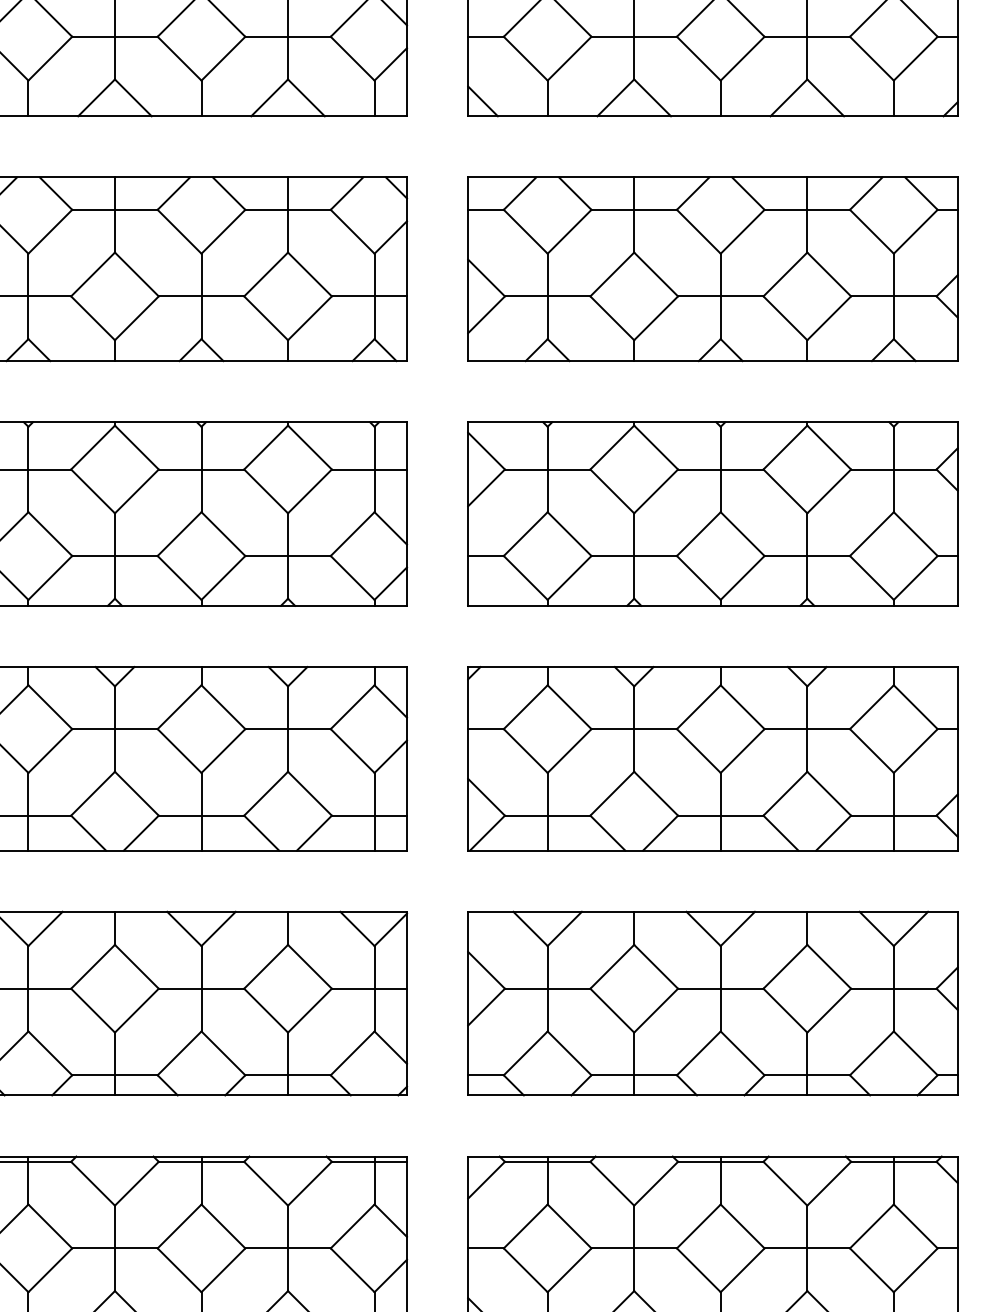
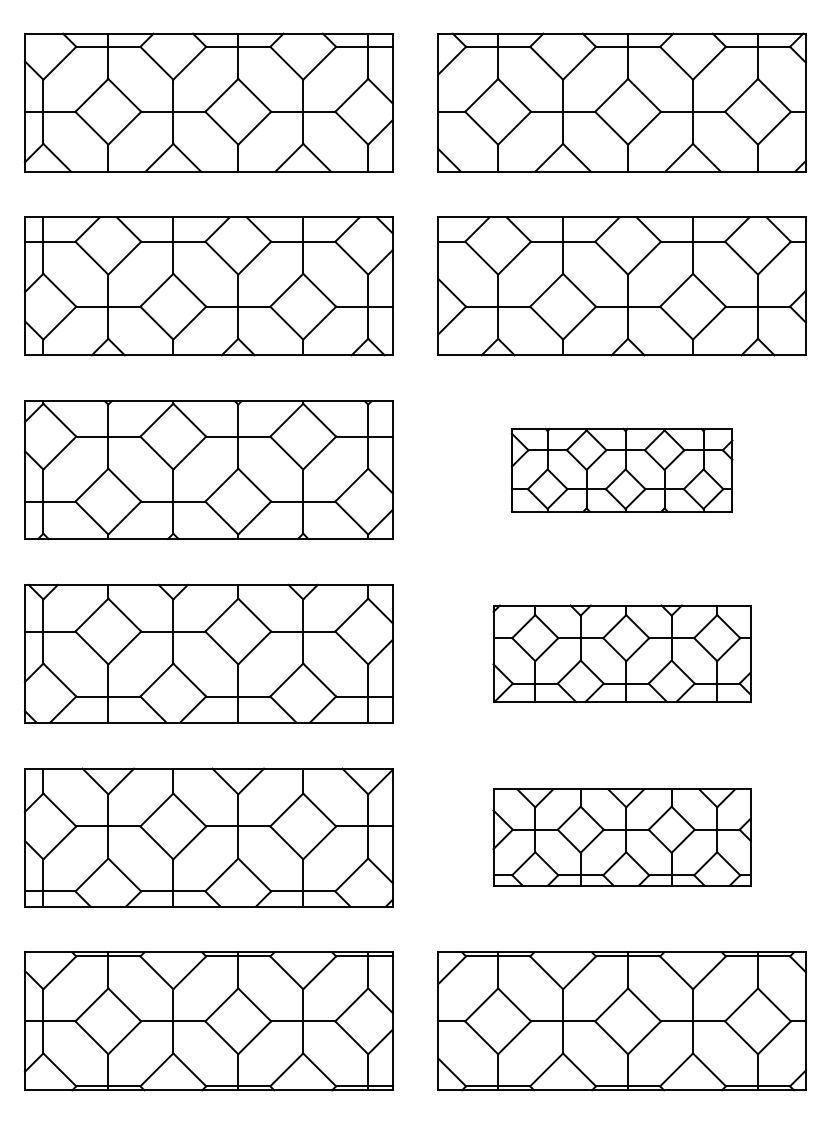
part: (712, 514) -> (621, 470), size x0.6
part: (712, 758) -> (621, 653), size x0.7
part: (712, 1003) -> (621, 837), size x0.7

